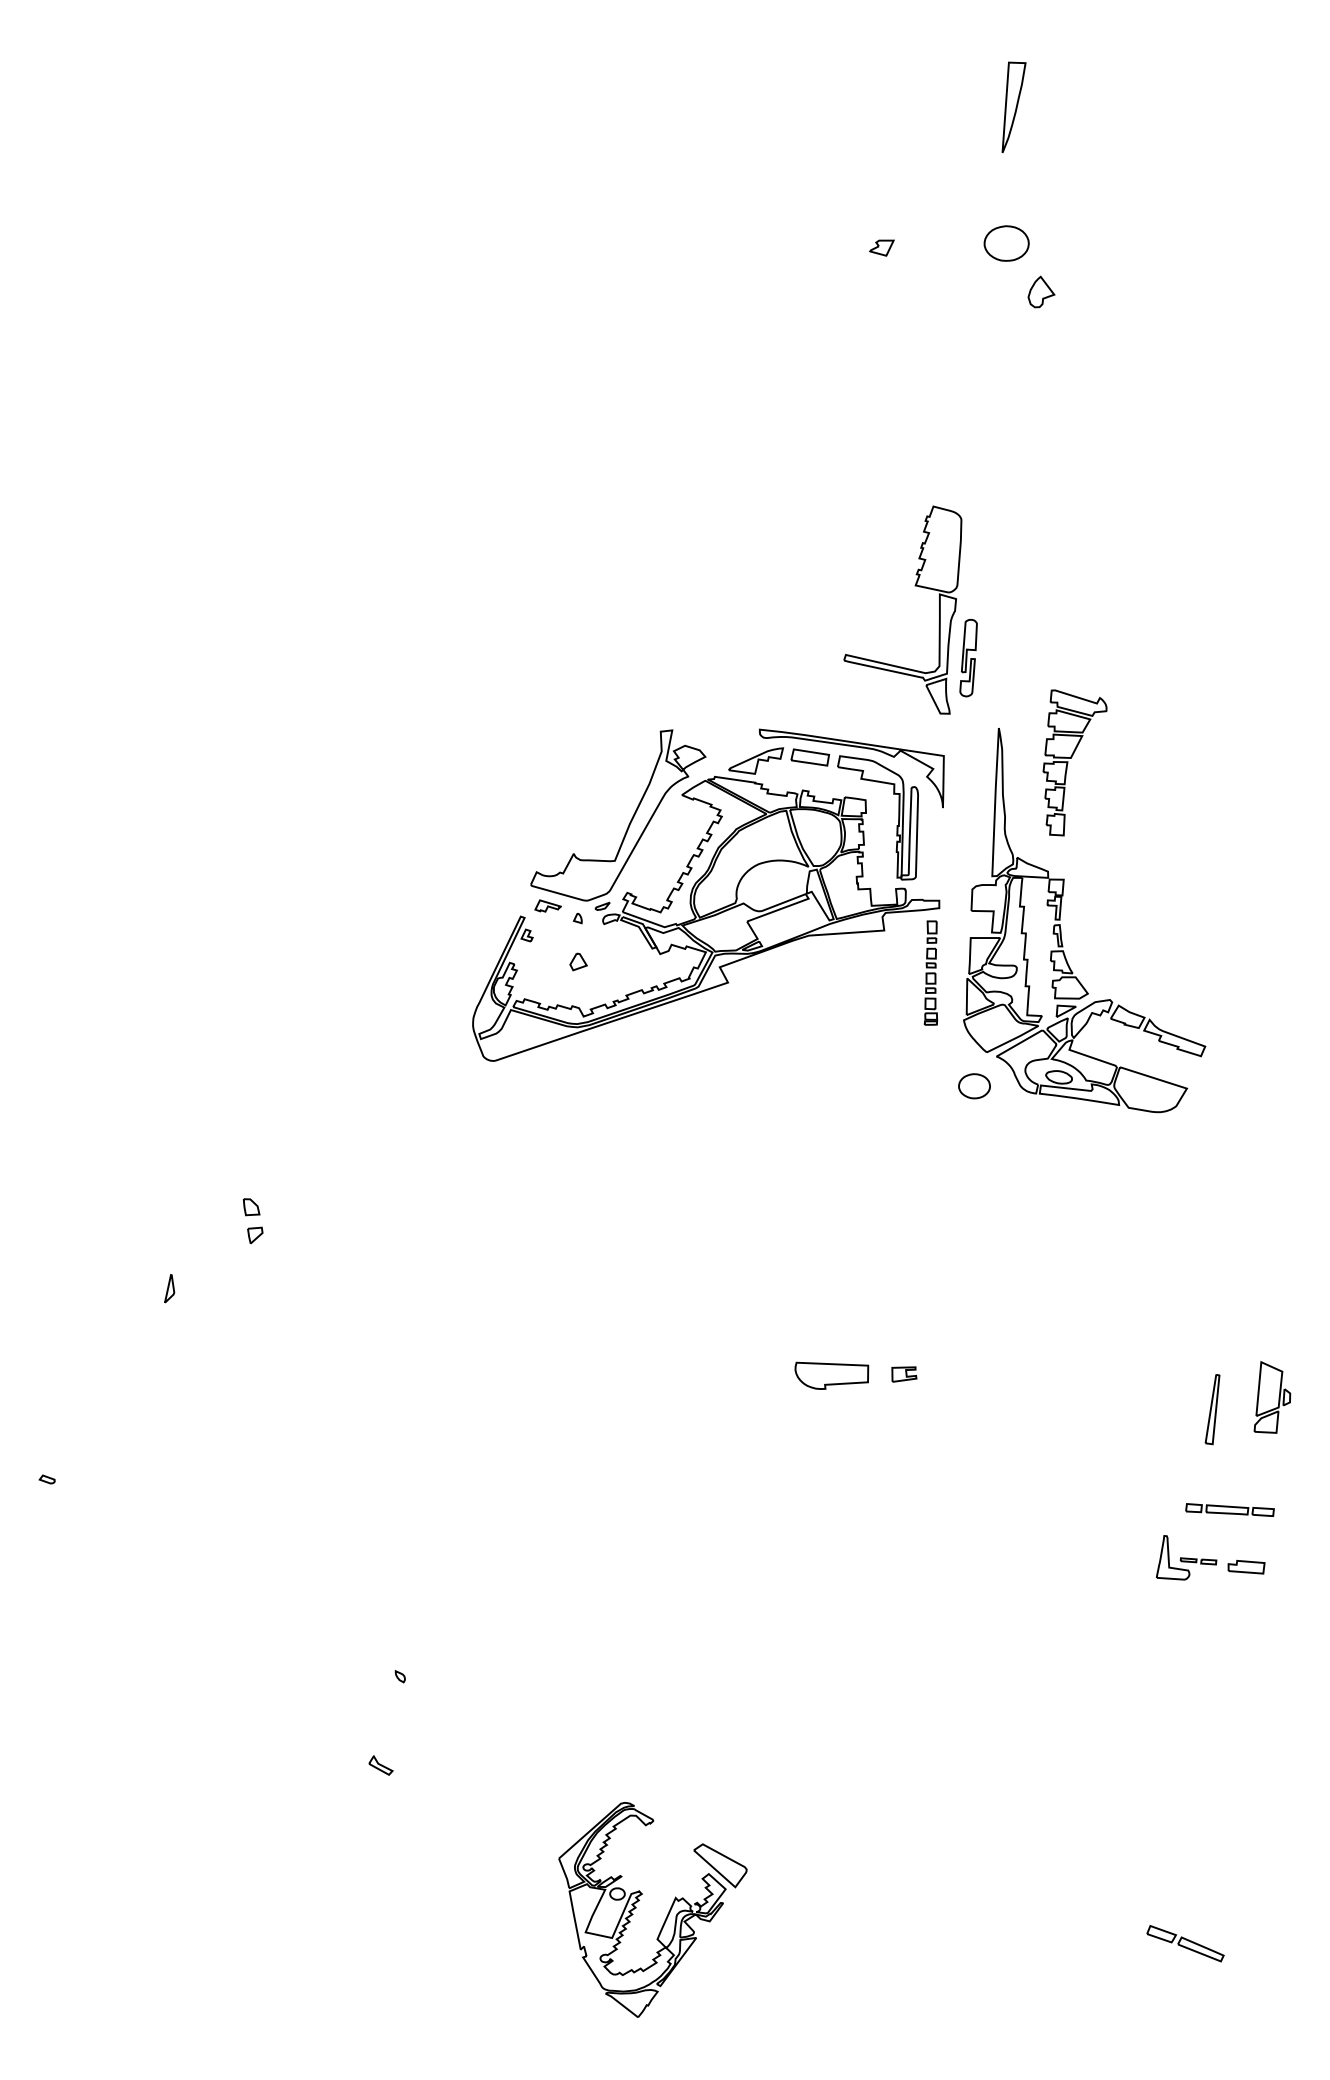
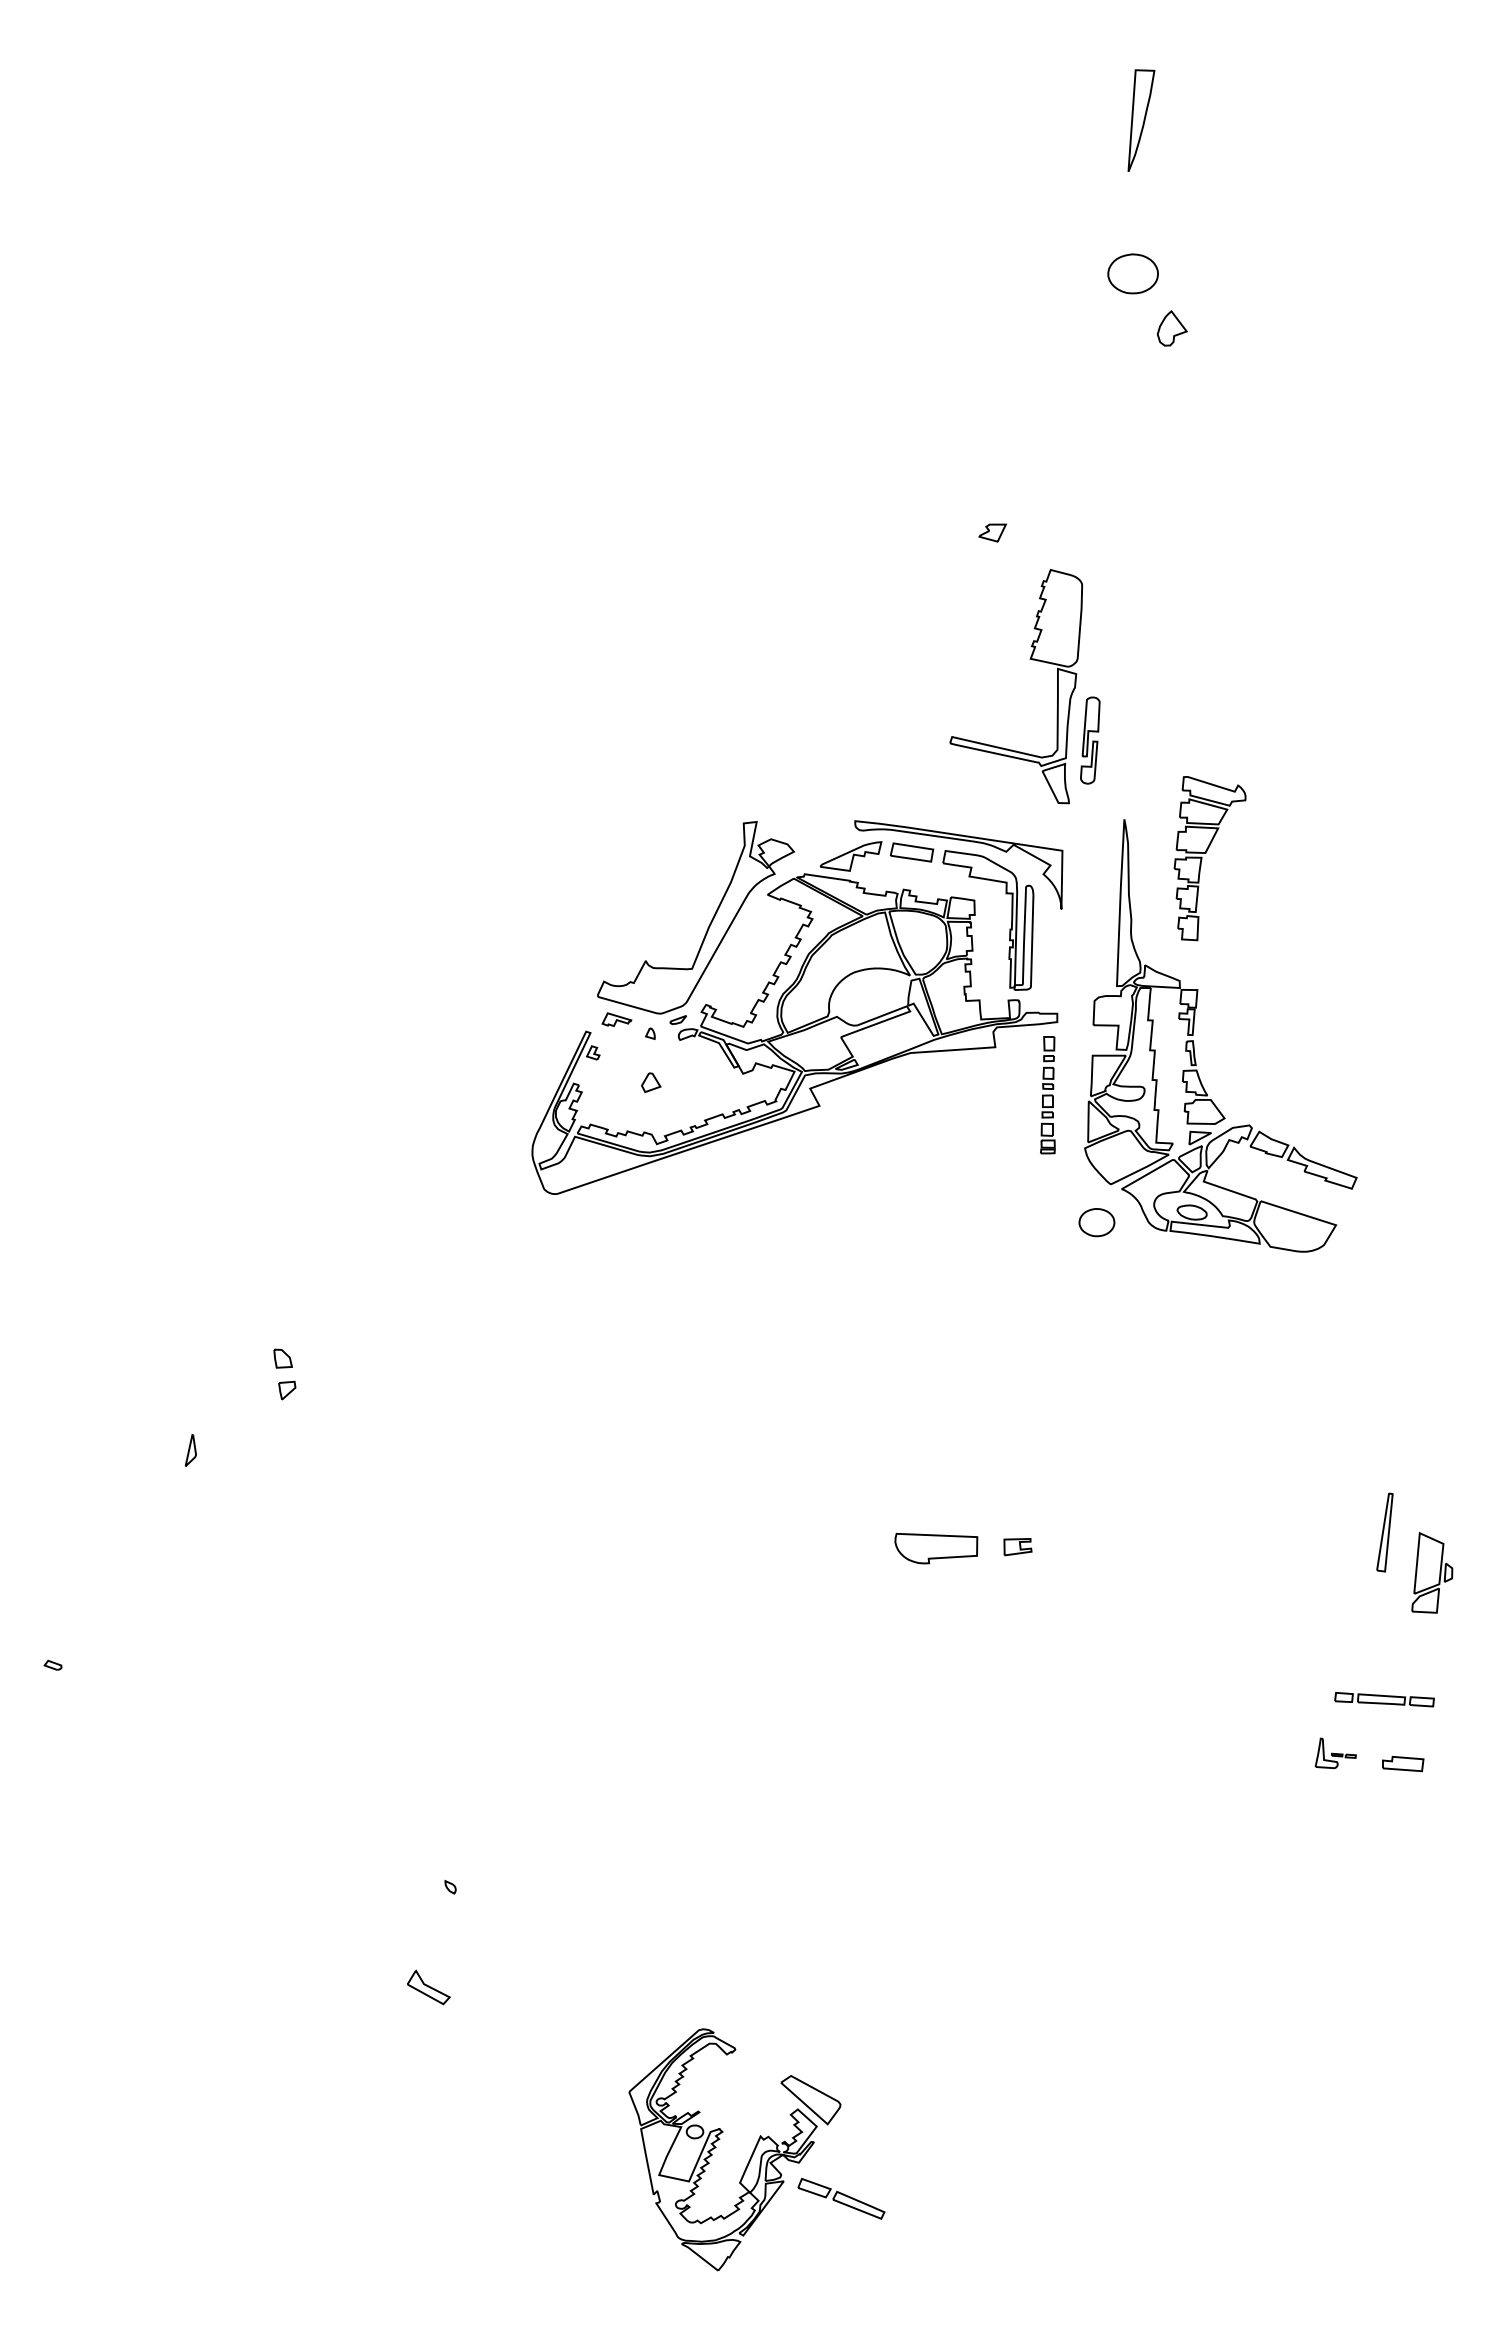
part: (881, 247) -> (992, 532), moved
part: (1212, 1409) -> (1384, 1532), moved
part: (1186, 1557) -> (1335, 1753), size x0.6
part: (380, 1764) -> (428, 1986), size x1.6
part: (1185, 1943) -> (841, 2198), moved

